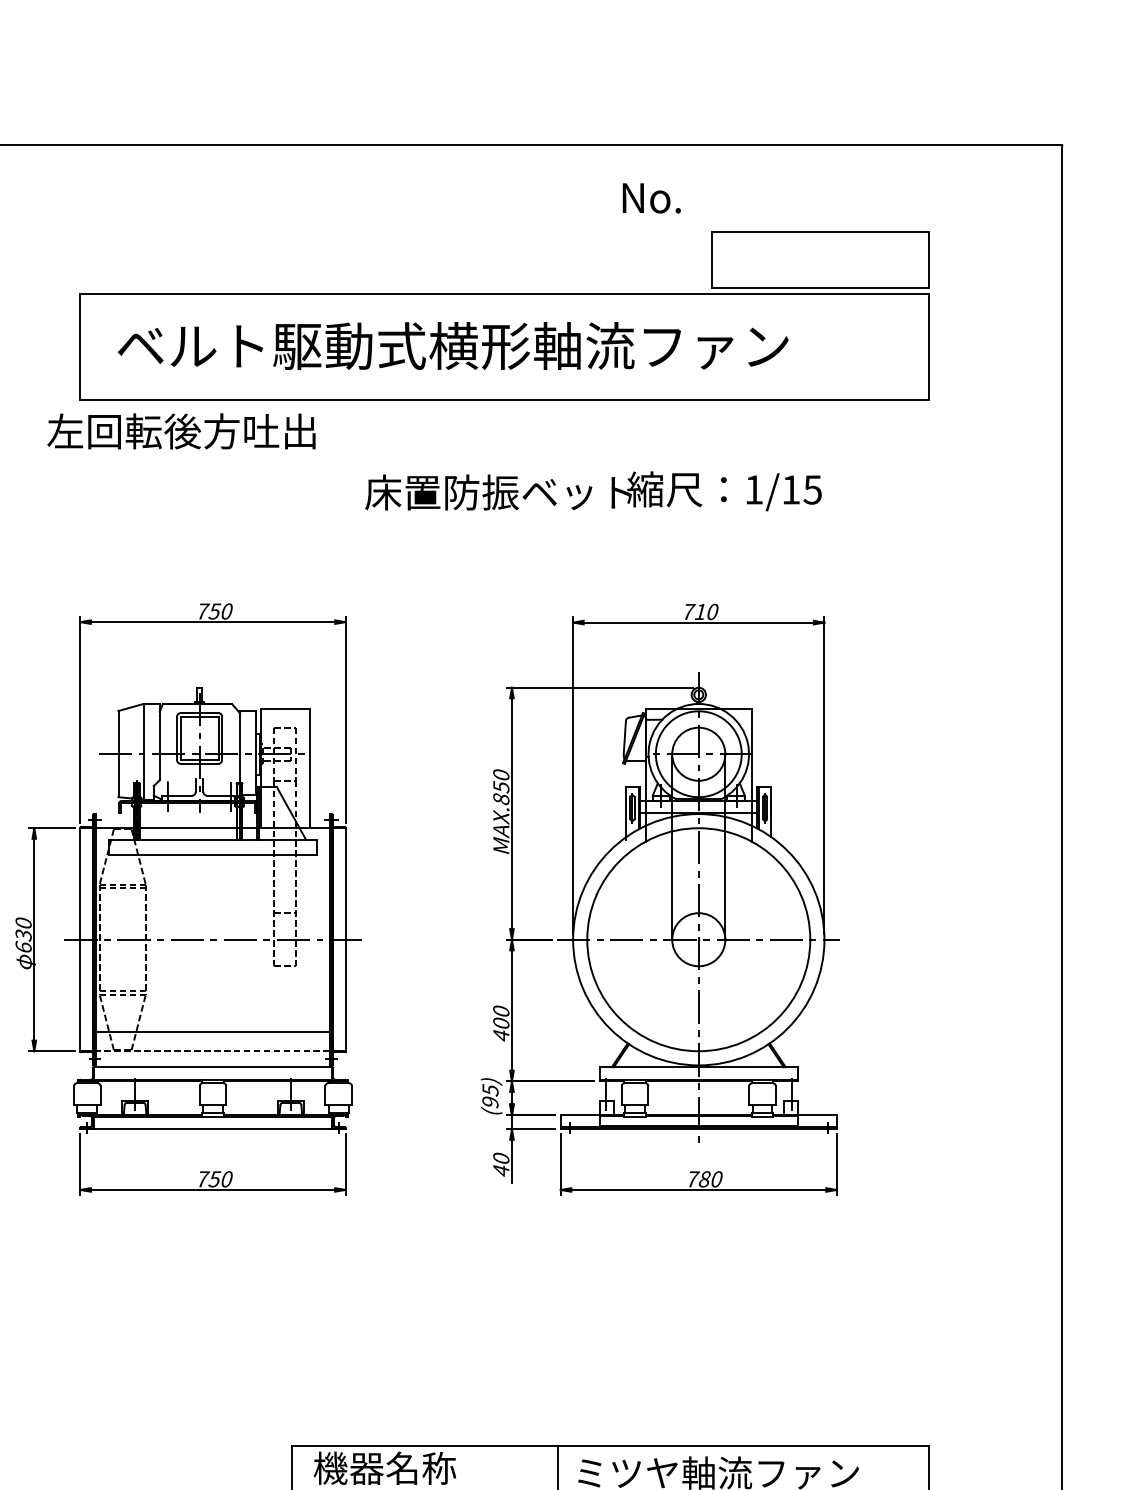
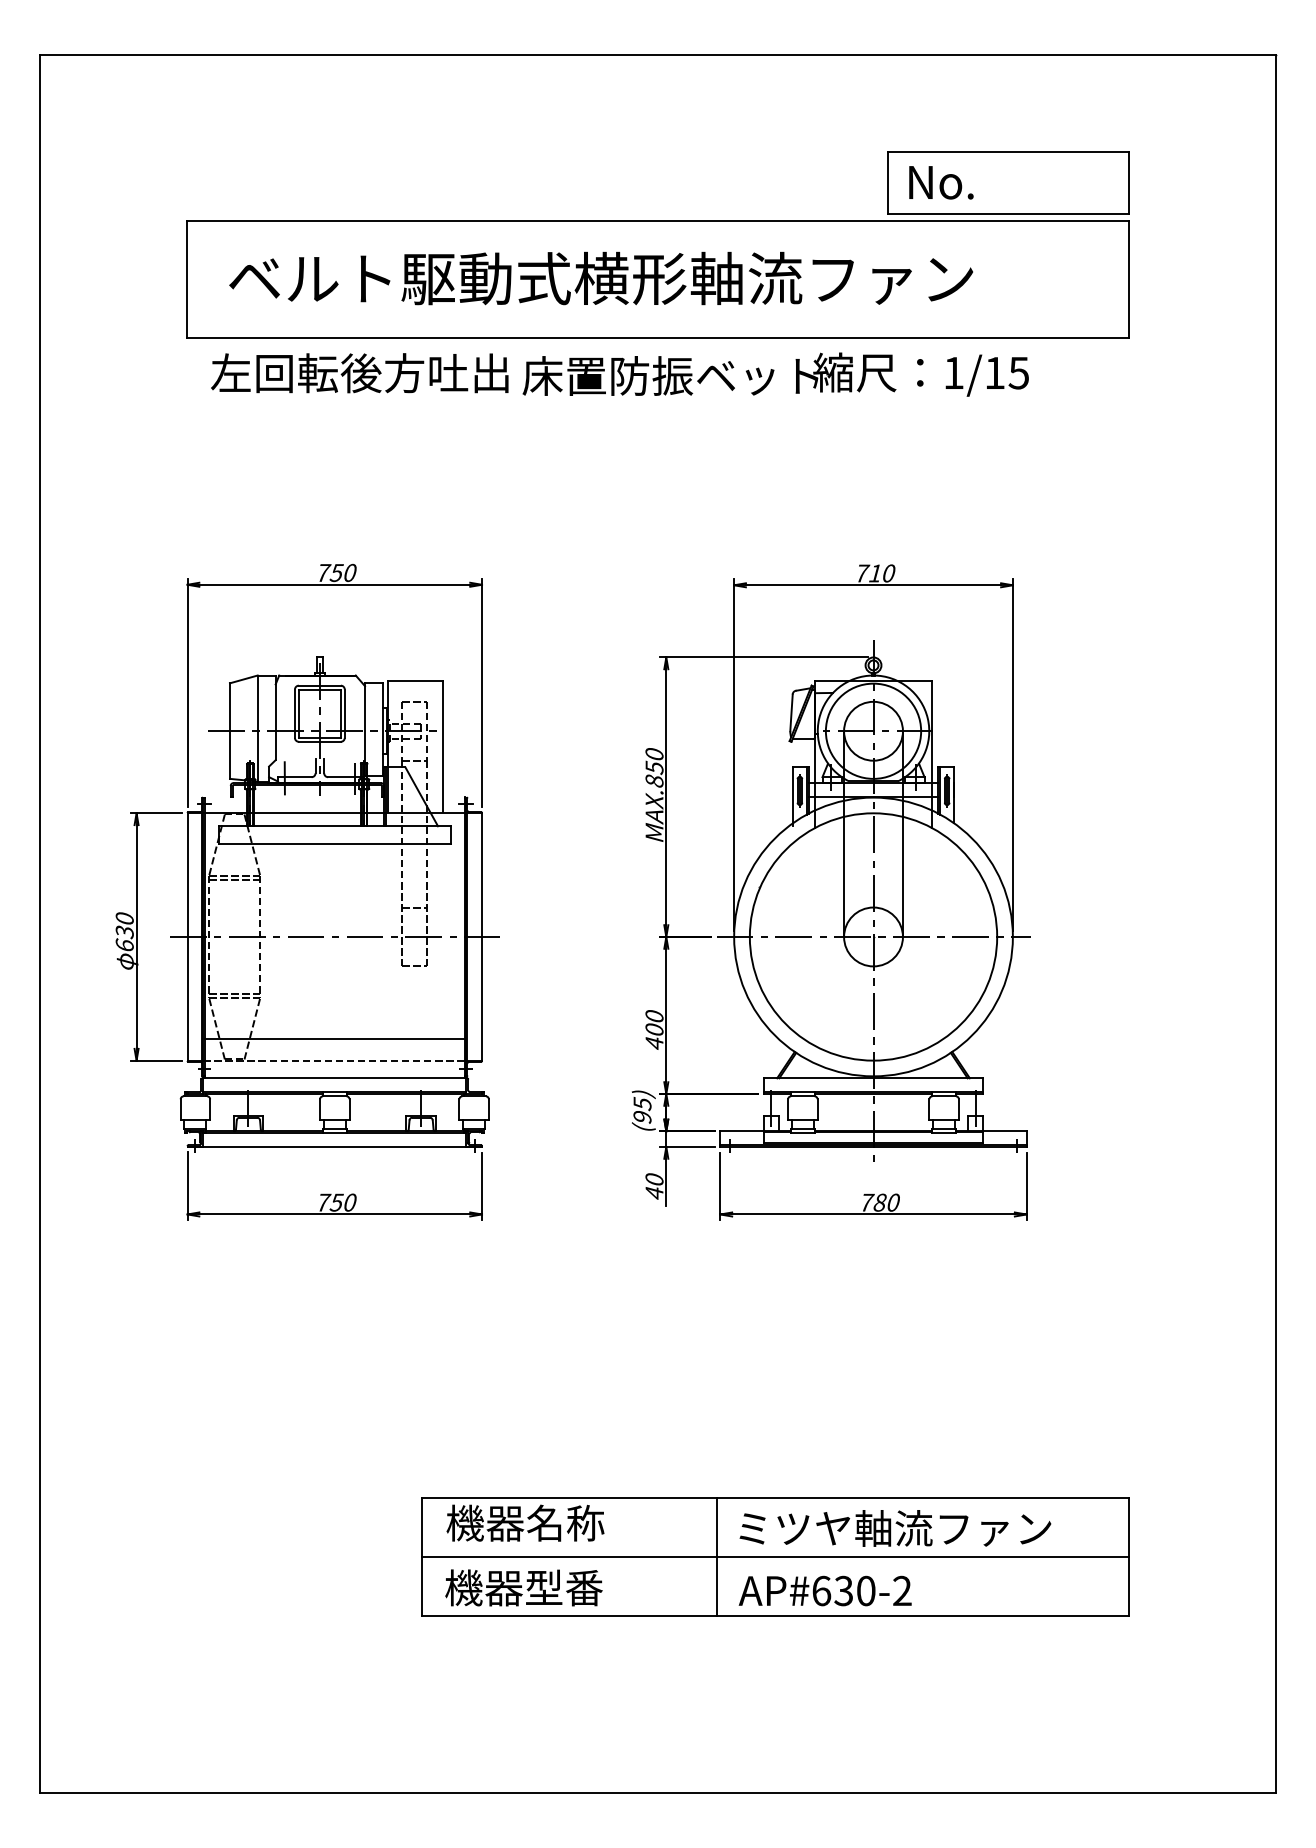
text: (651, 198) -> (941, 182), moved
text: (181, 431) -> (359, 373), moved
text: (593, 491) -> (775, 374), moved

